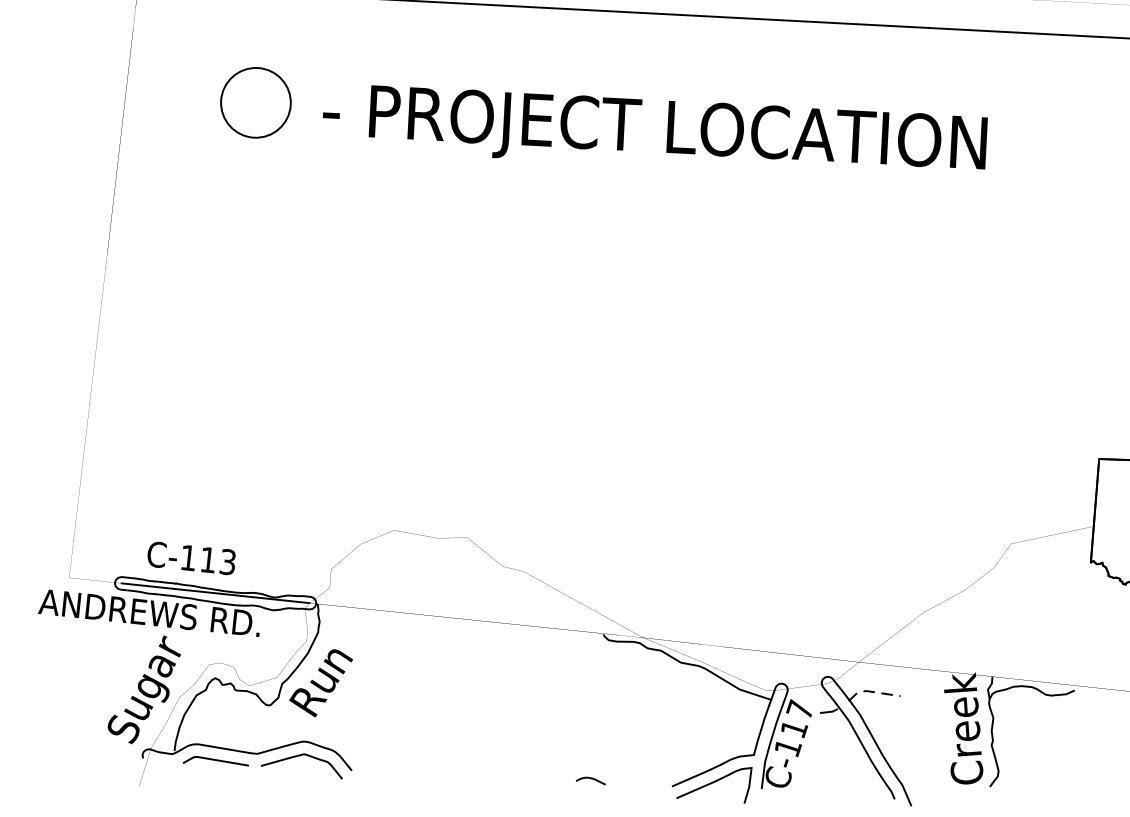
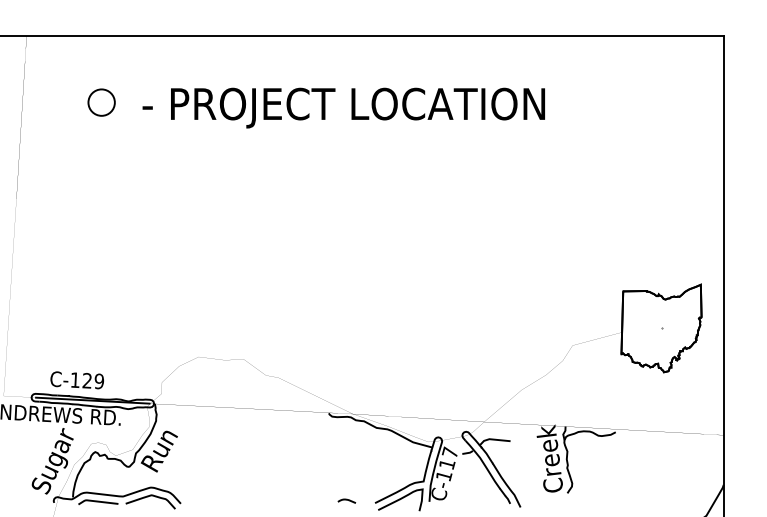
circle: (255, 102) -> (101, 102), size x0.62
text: (218, 561) -> (93, 381), C-113 -> C-129
line: (872, 691) -> (493, 439), dashed -> solid
curve: (590, 779) -> (346, 500), moved

